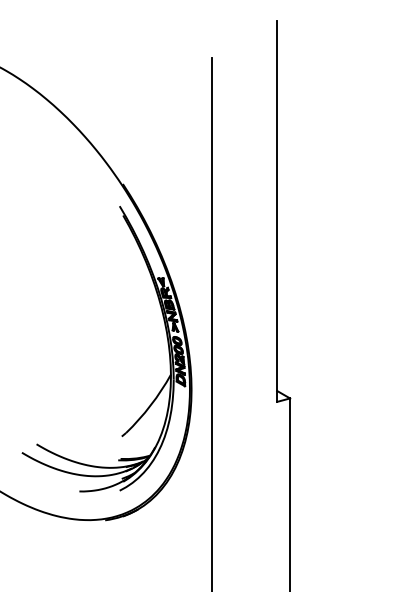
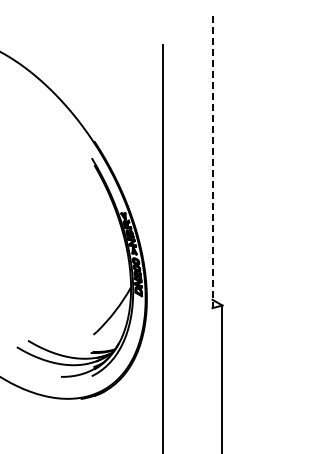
line: (277, 211) -> (212, 162), solid -> dashed

